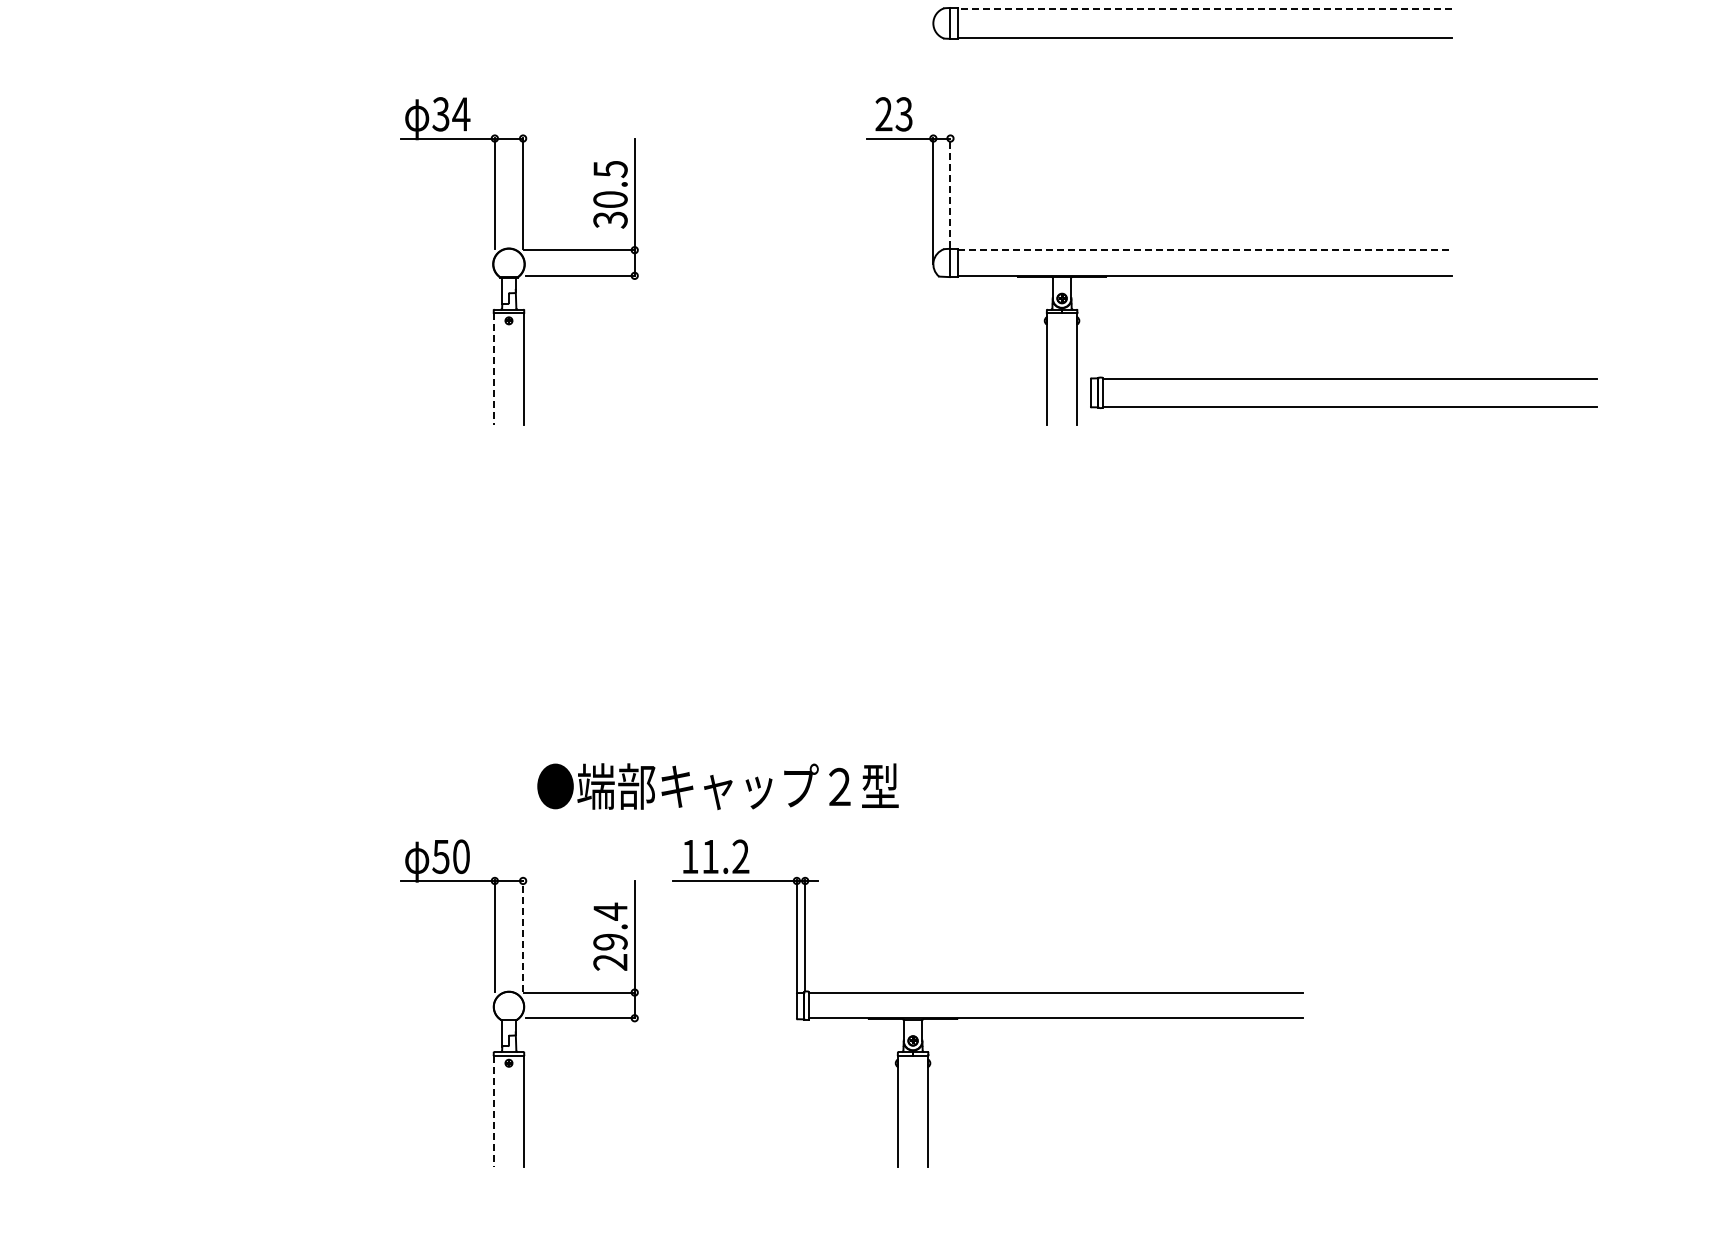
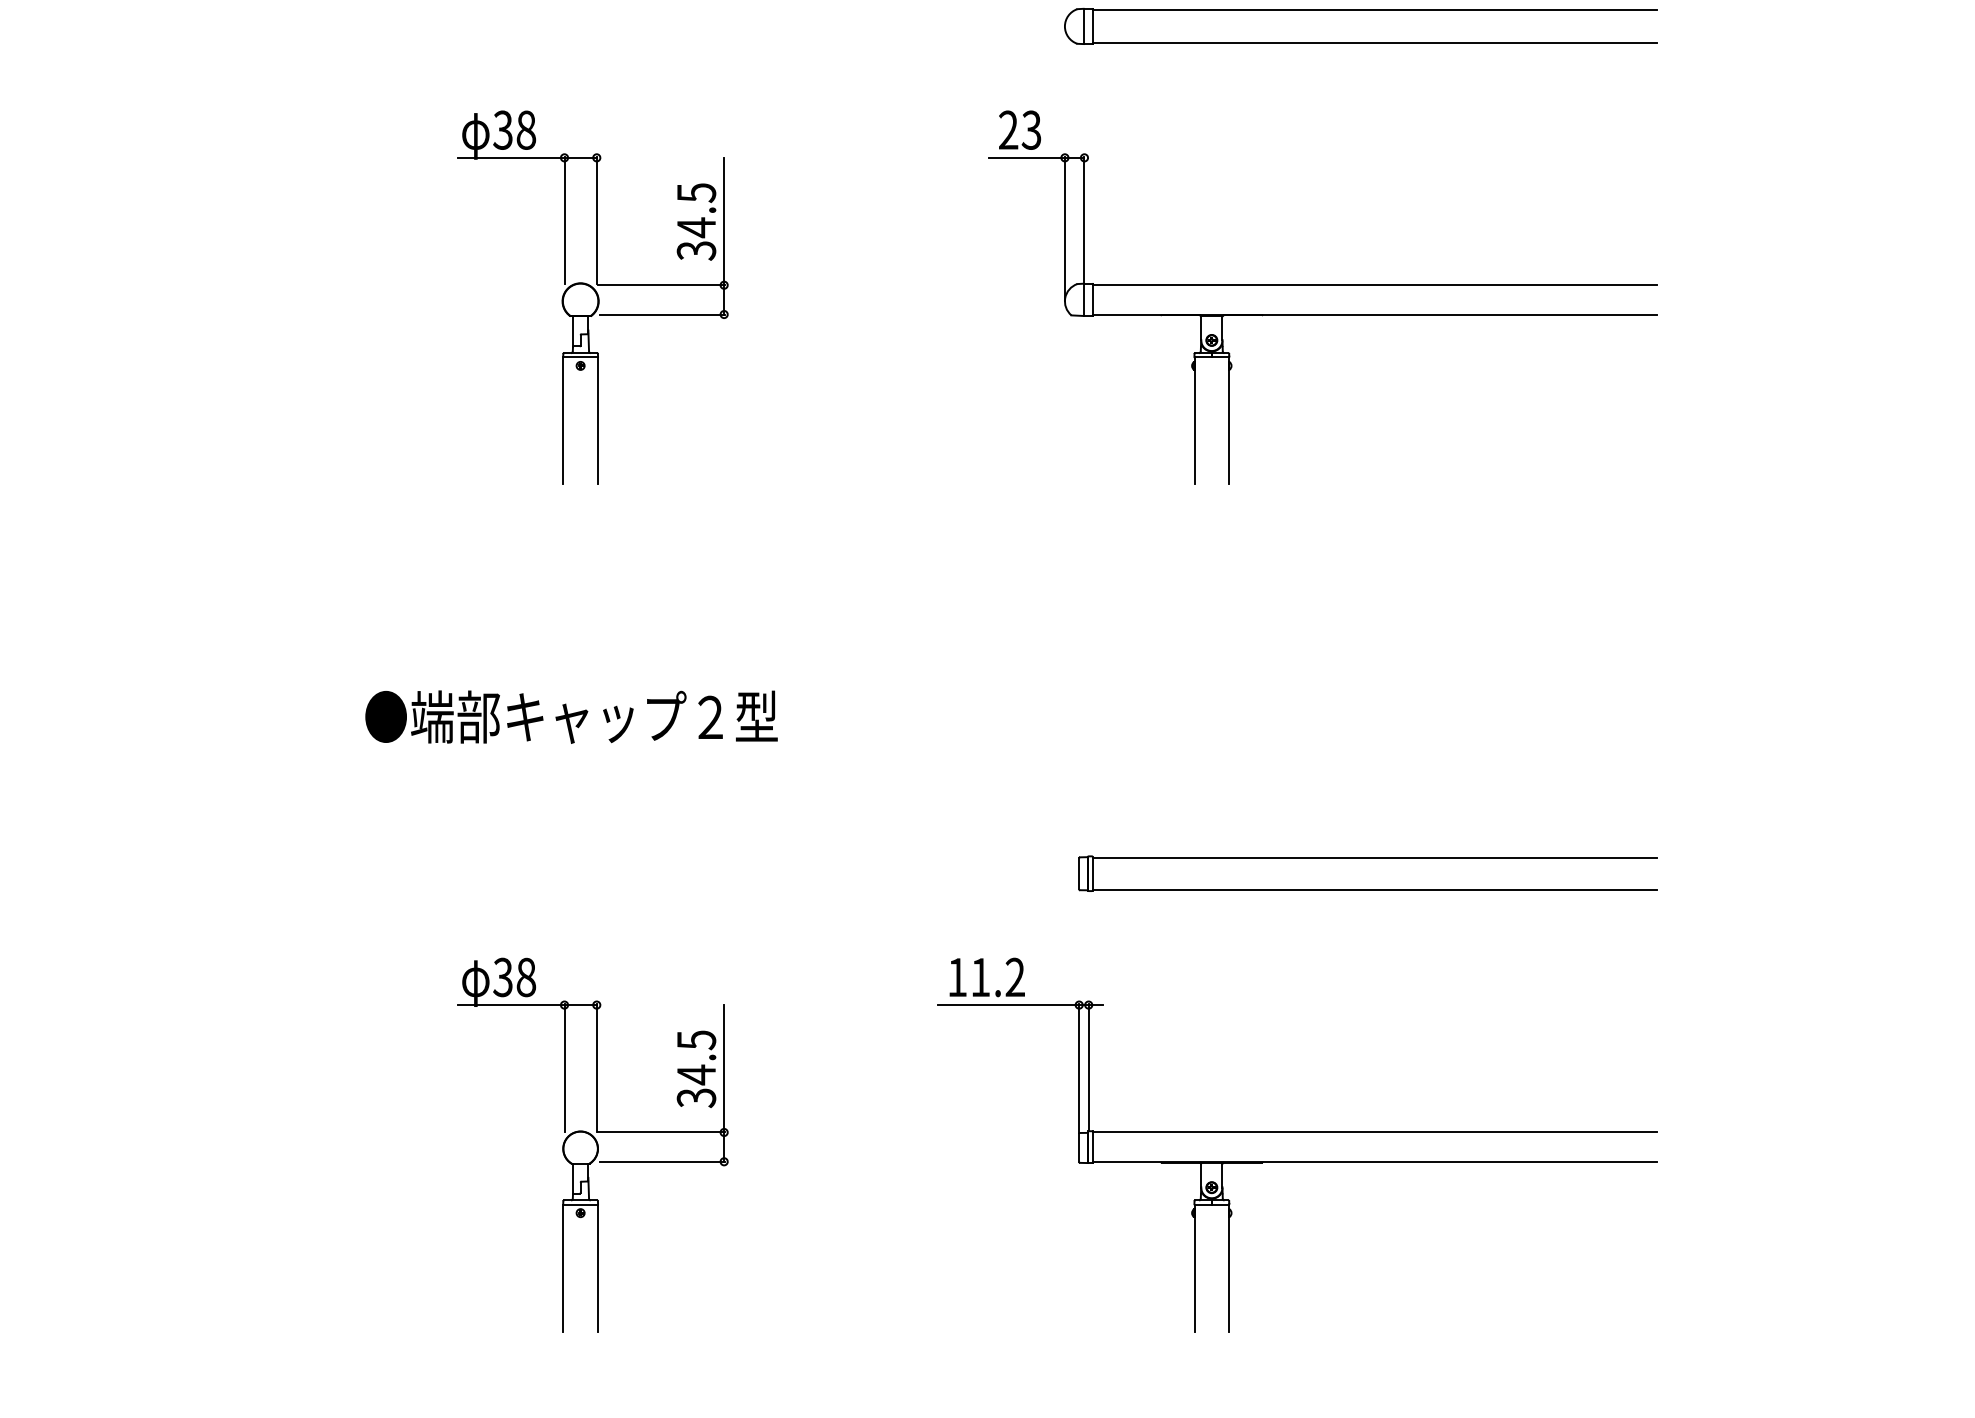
line: (1204, 9) -> (1374, 10), dashed -> solid
text: (461, 114) -> (526, 130), 34 -> 38
line: (950, 192) -> (1084, 219), dashed -> solid
text: (610, 199) -> (696, 227), 30.5 -> 34.5
line: (1205, 250) -> (1375, 285), dashed -> solid
line: (493, 369) -> (562, 421), dashed -> solid
part: (1343, 379) -> (1367, 858), moved
text: (717, 786) -> (570, 716), moved
text: (450, 856) -> (513, 977), 50 -> 38
line: (523, 936) -> (597, 1068), dashed -> solid
text: (610, 936) -> (696, 1068), 29.4 -> 34.5
part: (987, 993) -> (1296, 1133), moved
line: (493, 1111) -> (562, 1268), dashed -> solid

